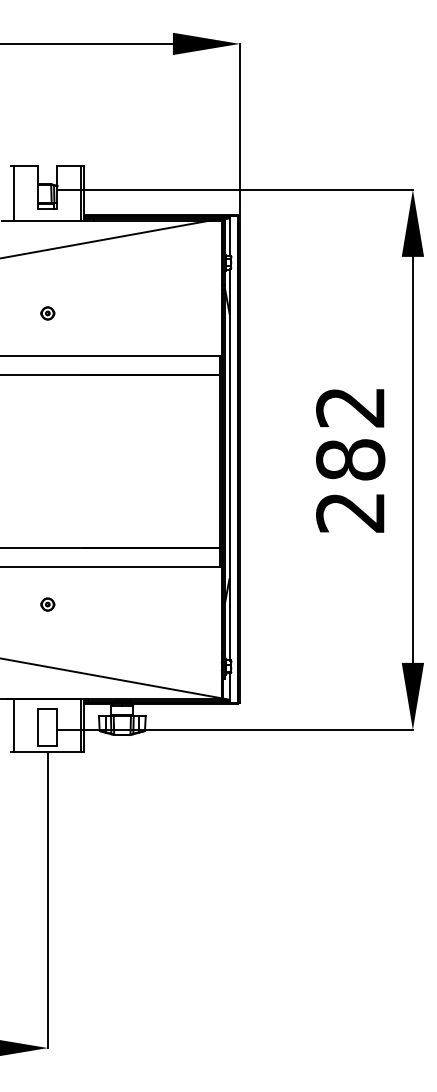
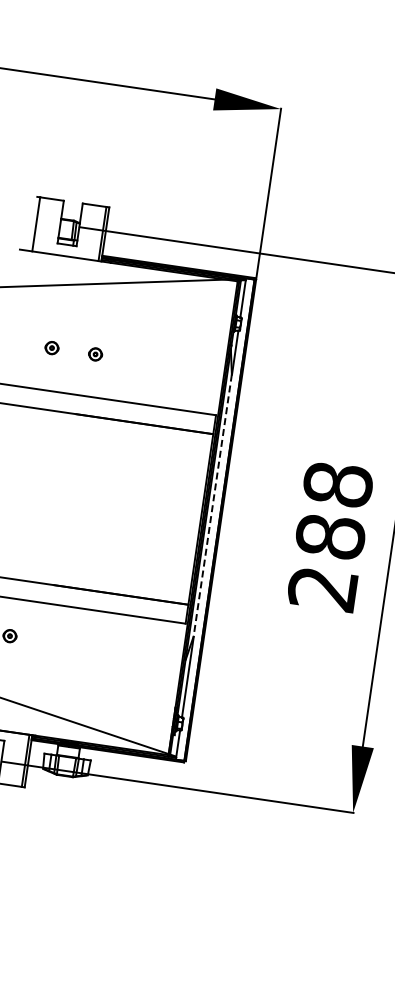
part: (91, 313) -> (95, 354), added
text: (350, 406) -> (338, 483), 282 -> 288
line: (229, 446) -> (212, 505), solid -> dashed

